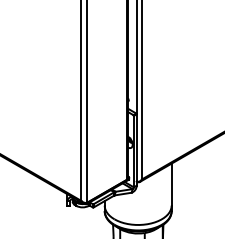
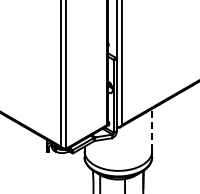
line: (171, 184) -> (152, 129), solid -> dashed

